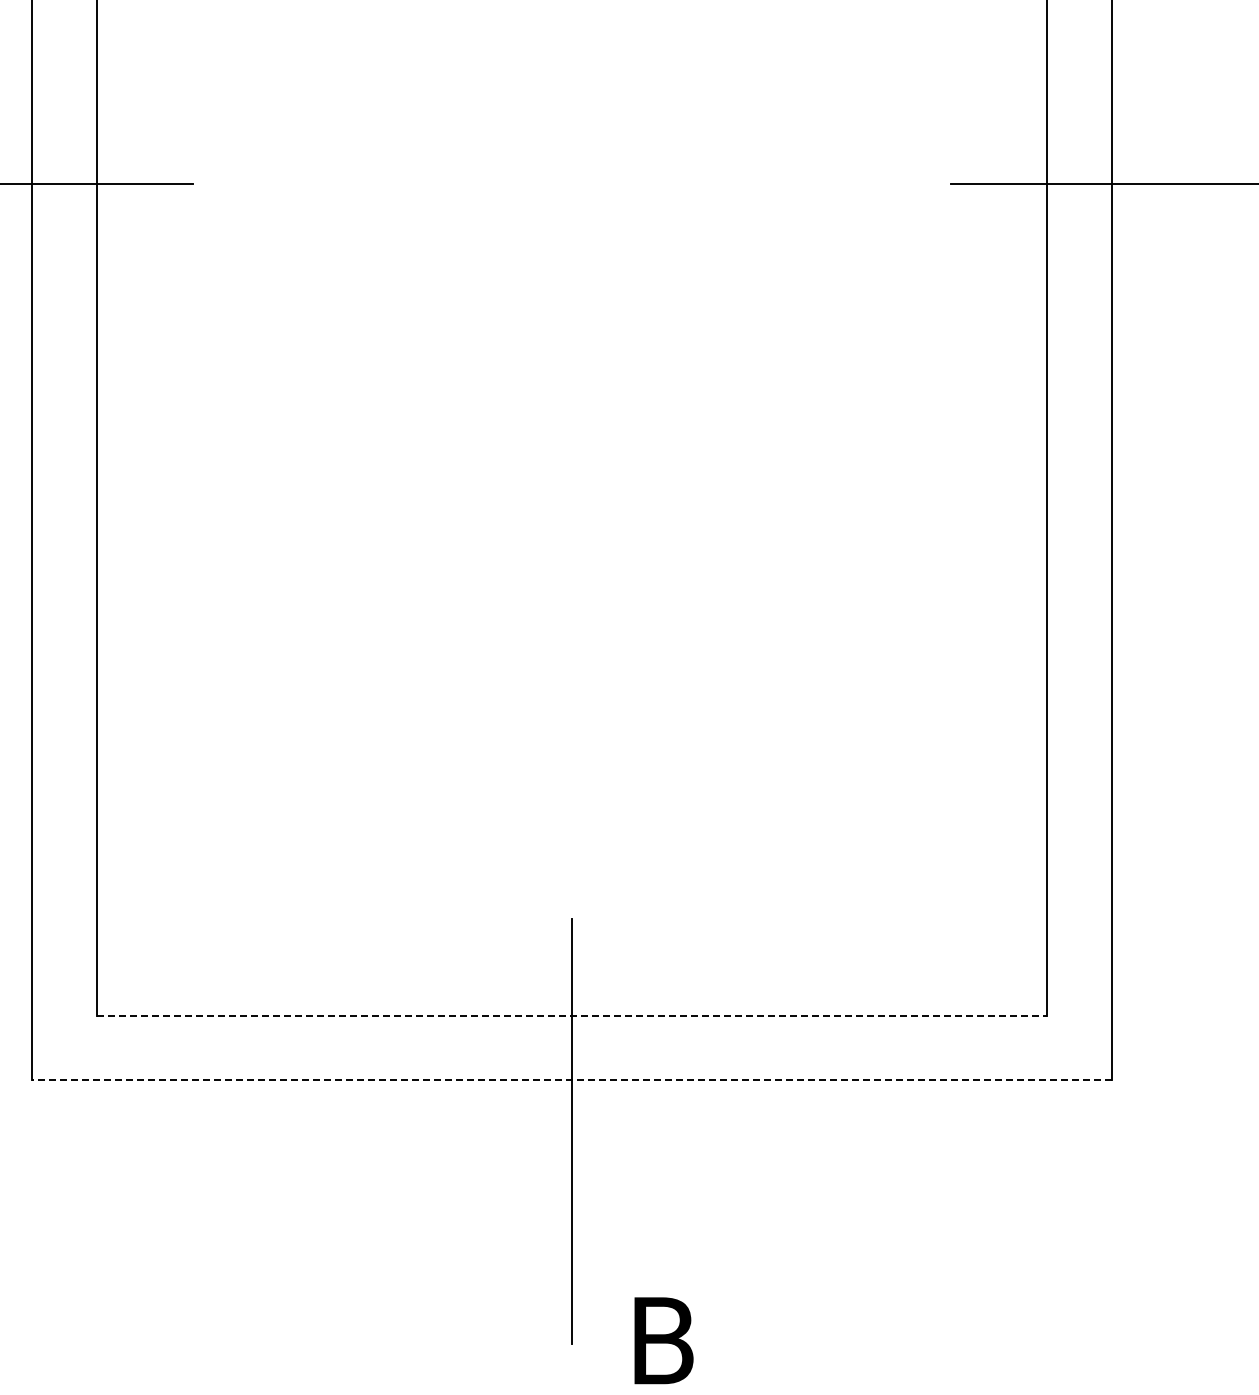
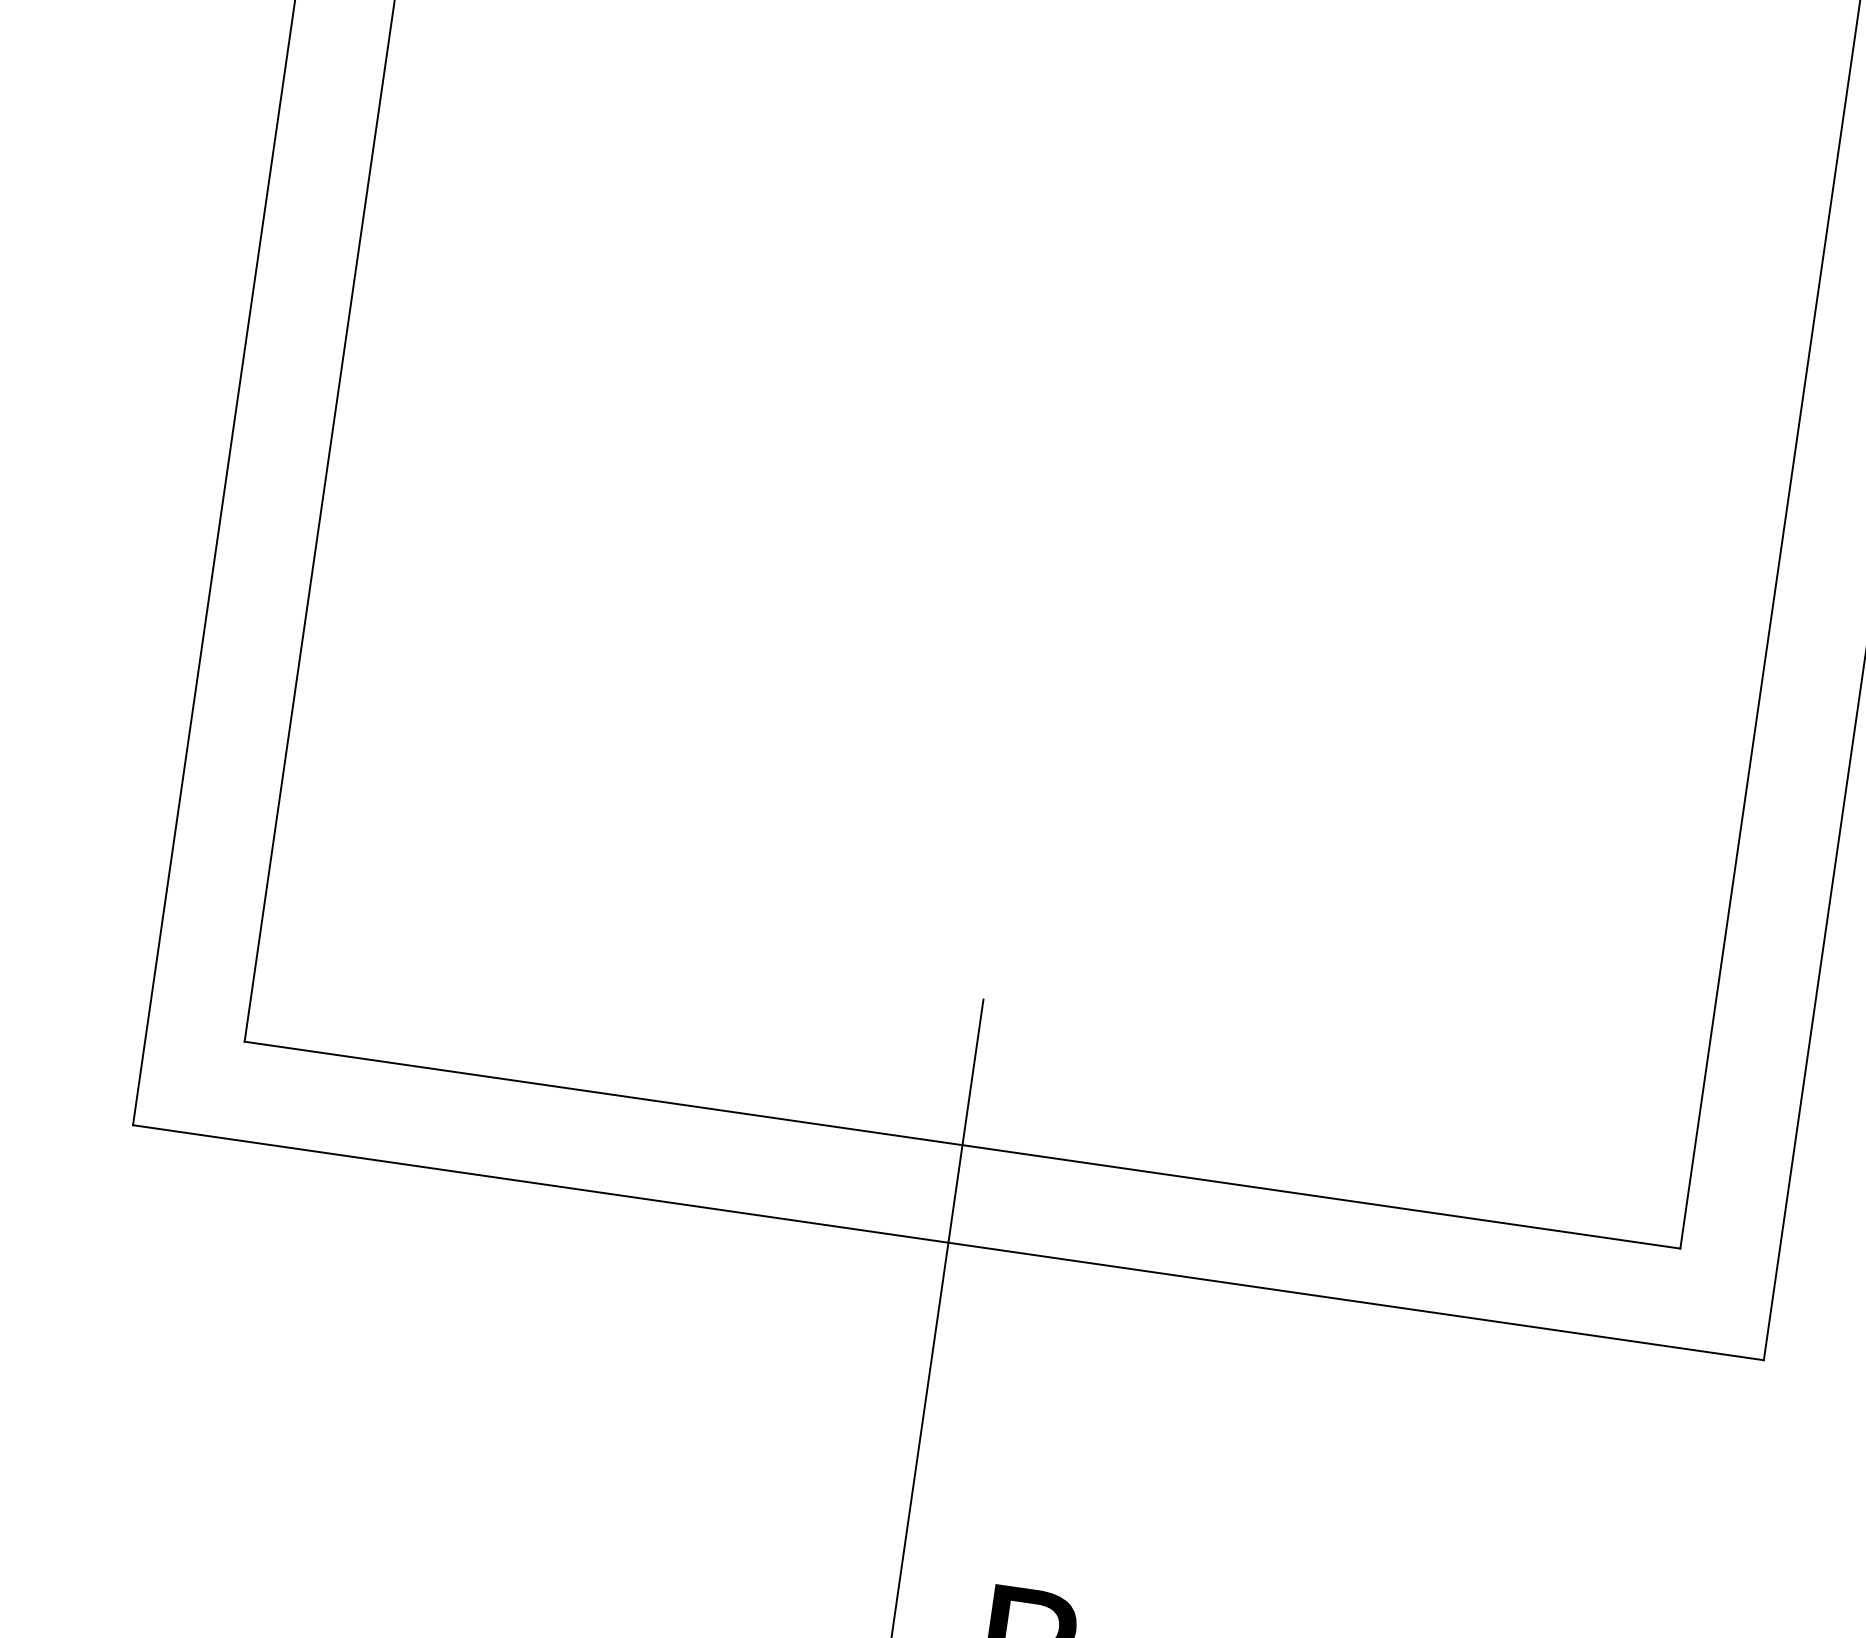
line: (572, 1015) -> (963, 1144), dashed -> solid
line: (572, 1080) -> (948, 1242), dashed -> solid

